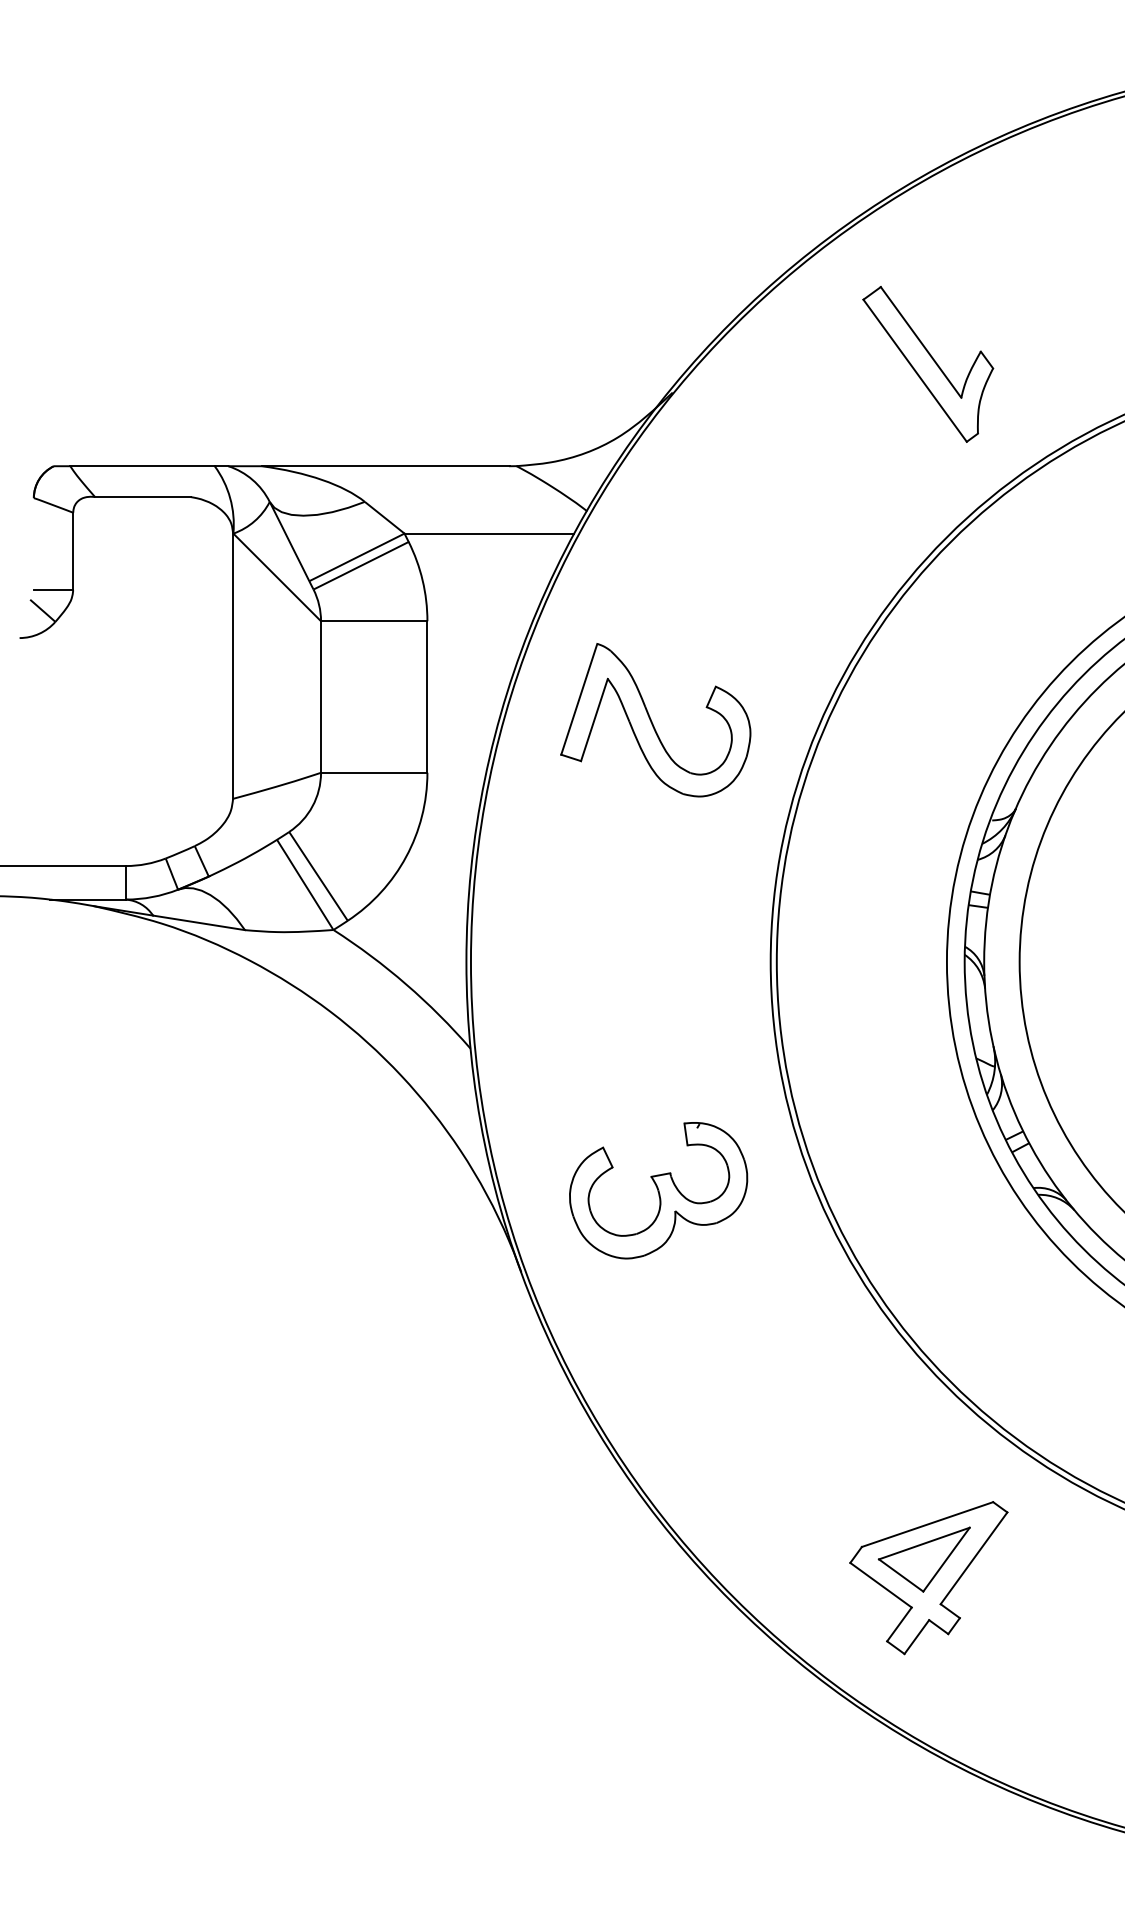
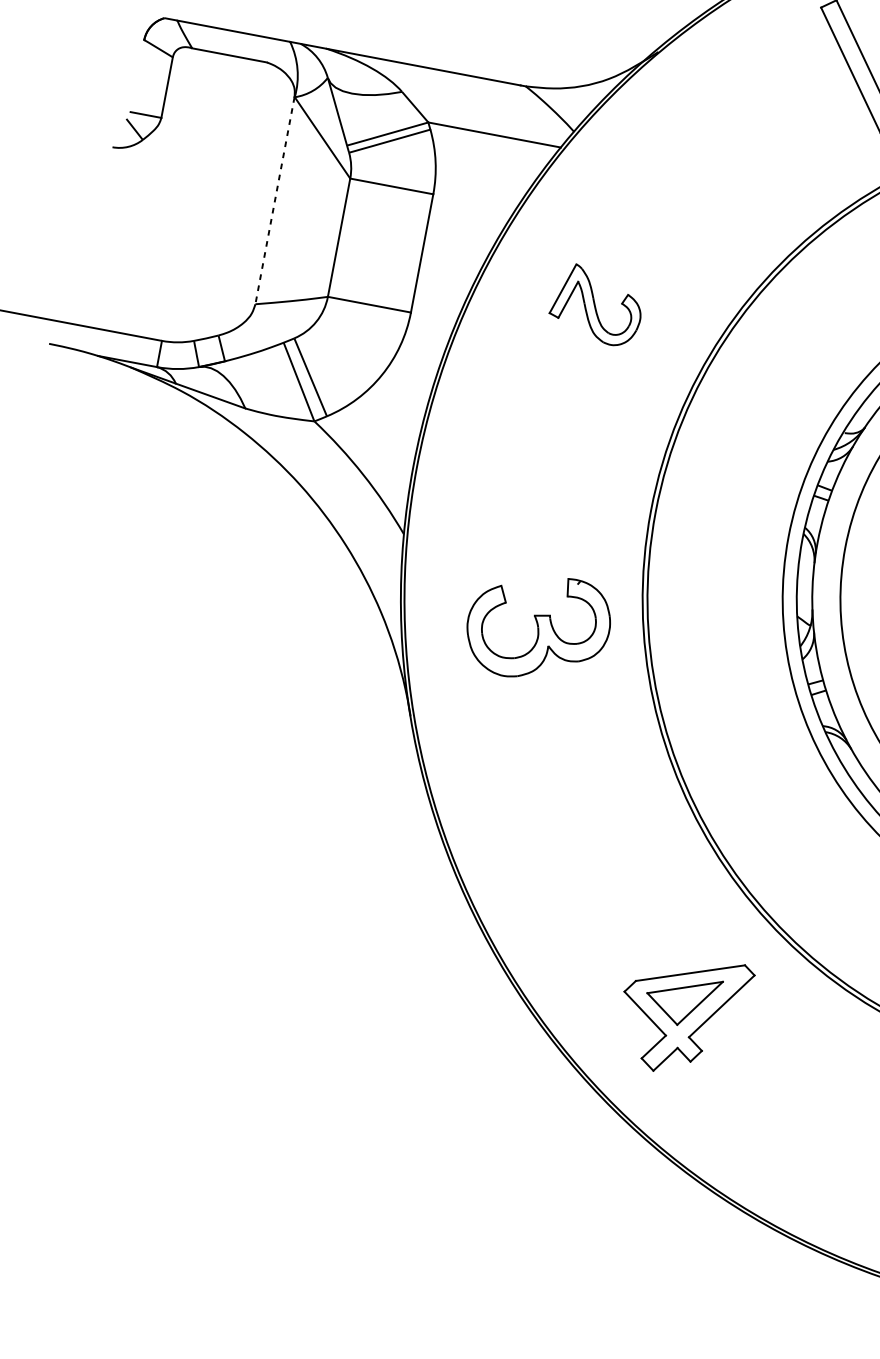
line: (233, 666) -> (275, 200), solid -> dashed
part: (655, 720) -> (596, 305), size x0.6
part: (658, 1190) -> (538, 627), moved

